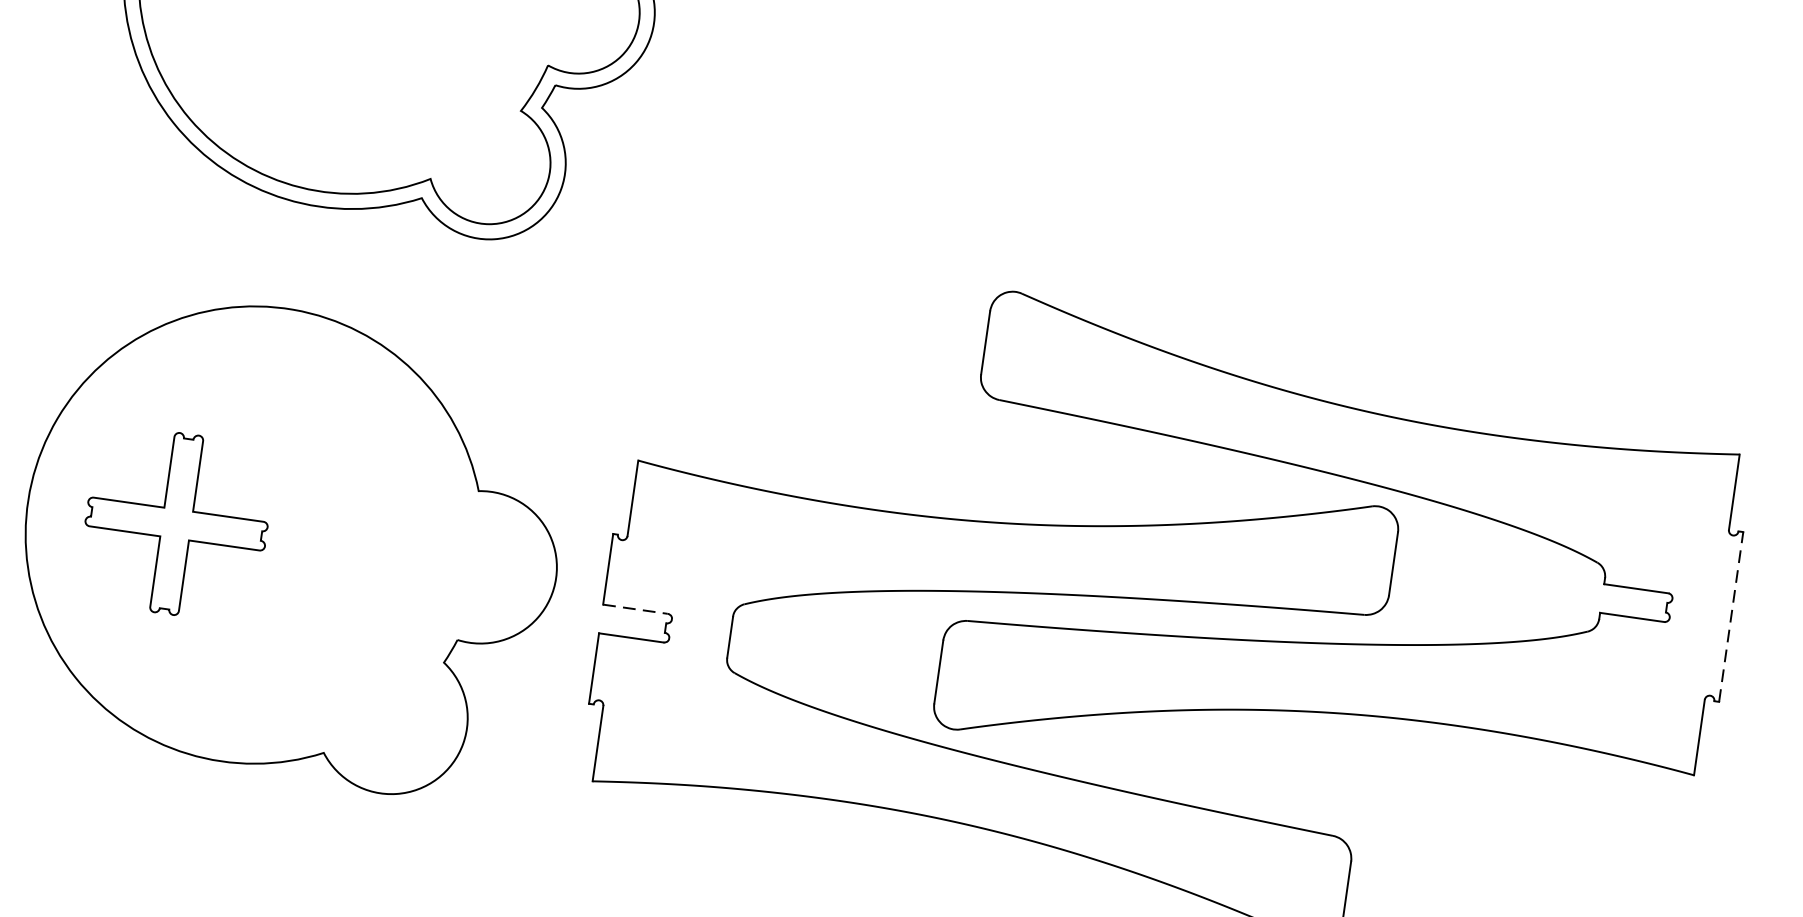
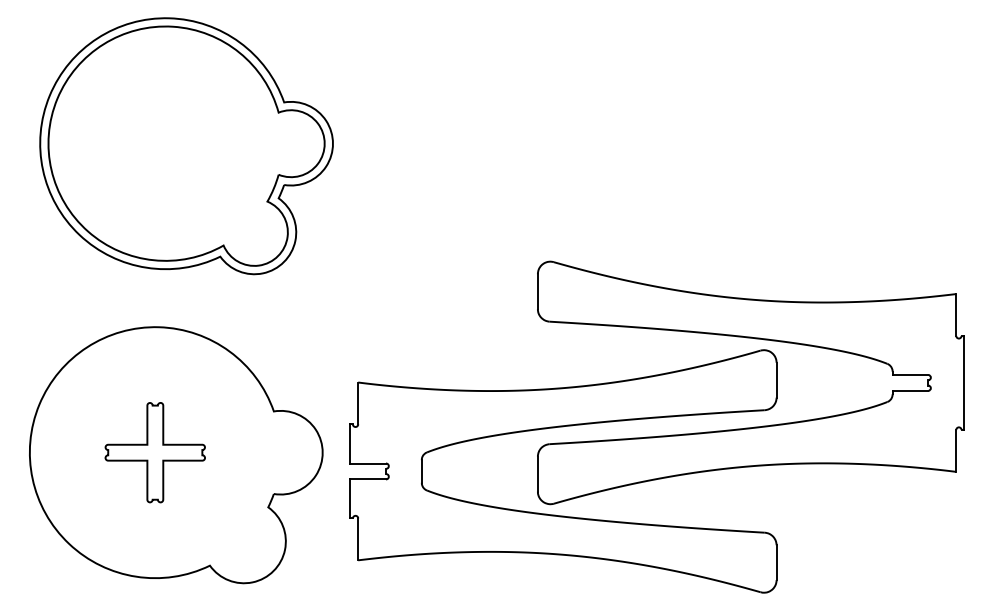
part: (175, 523) -> (154, 452), moved
line: (636, 609) -> (368, 463), dashed -> solid
line: (1731, 616) -> (964, 382), dashed -> solid

